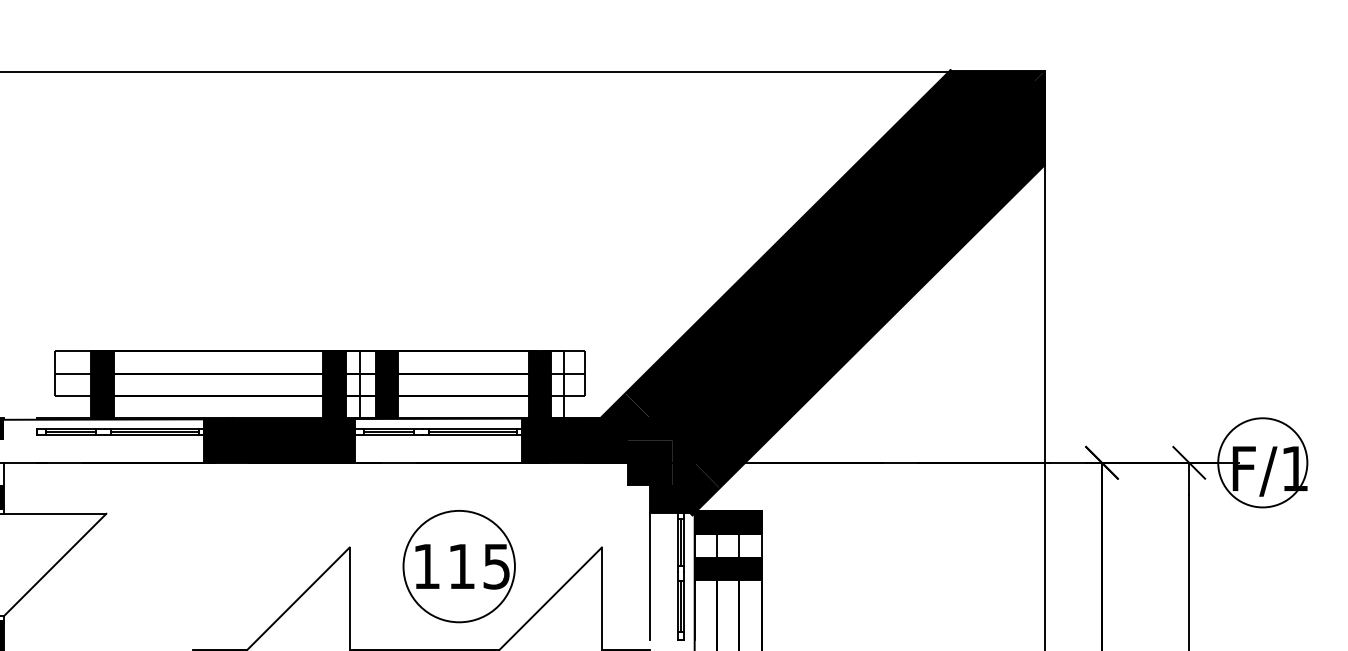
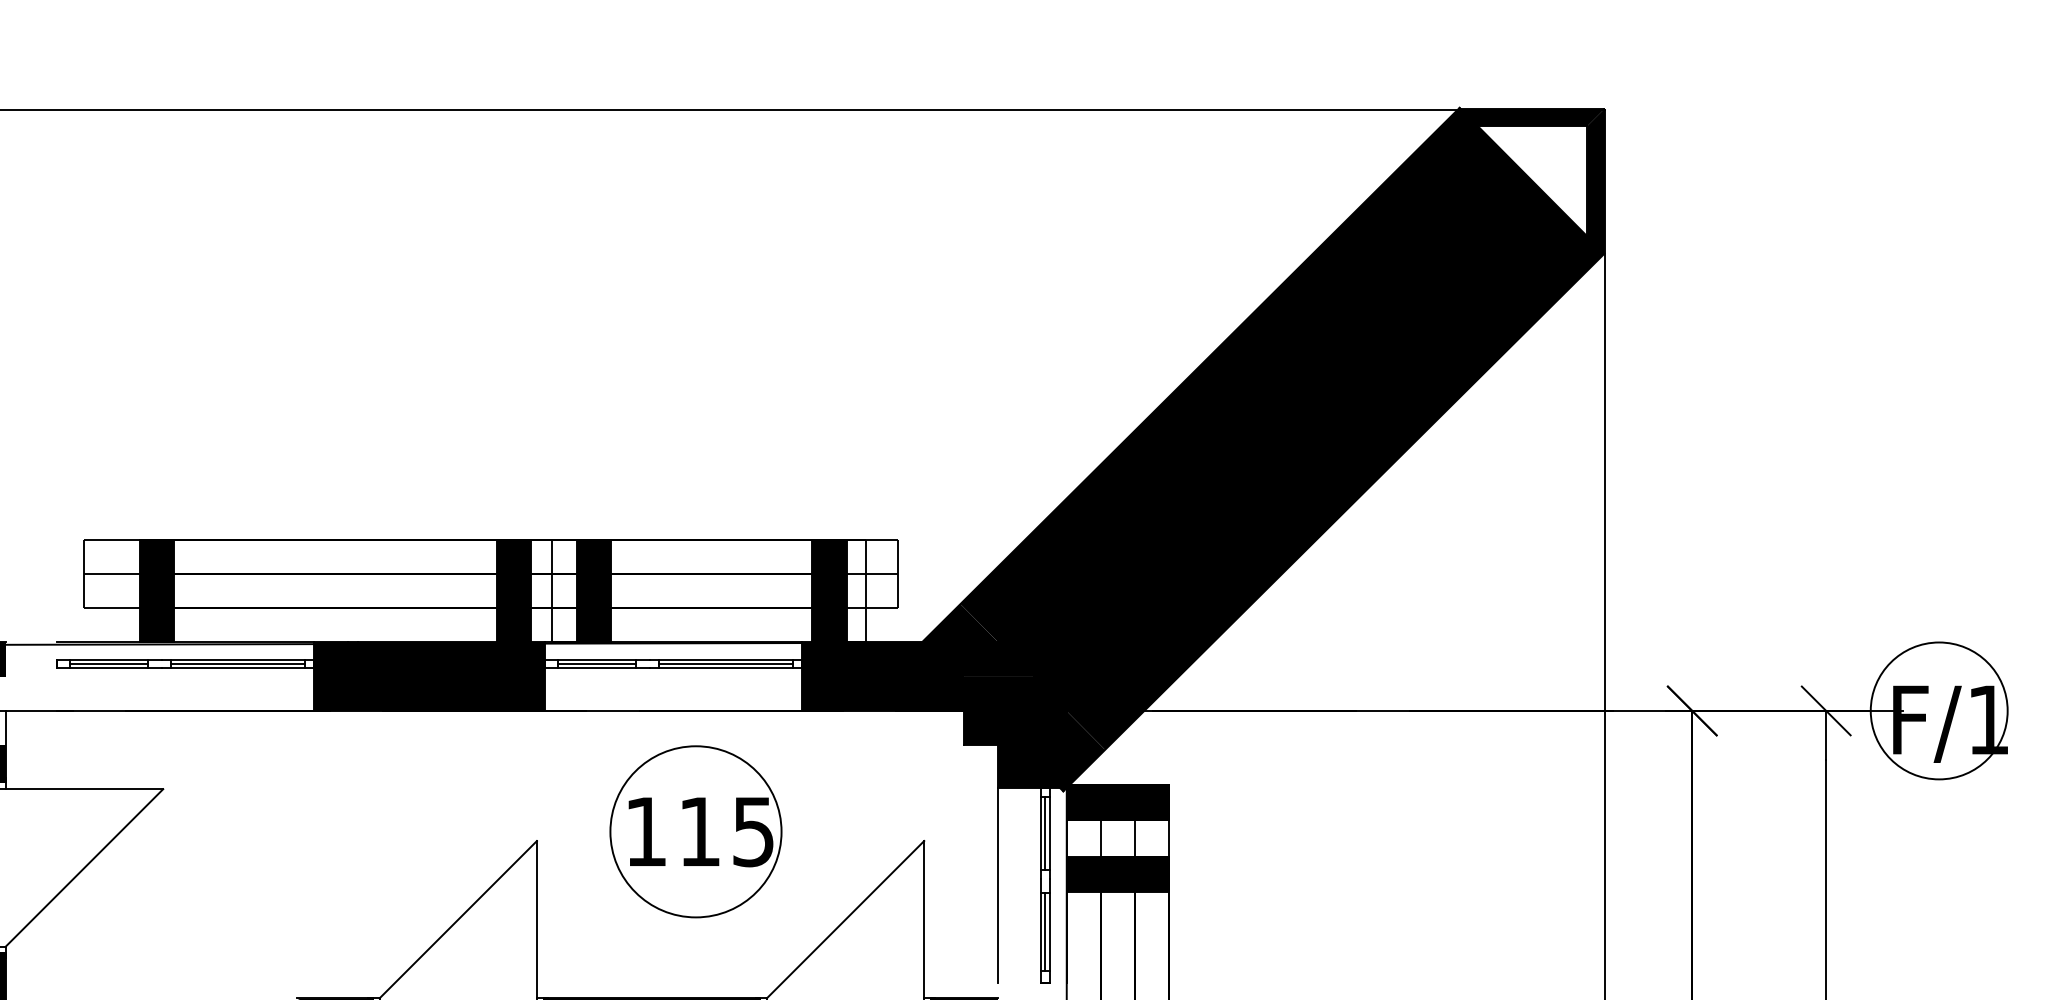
fill: (997, 117) -> (1531, 180), removed
part: (458, 566) -> (694, 831), moved

